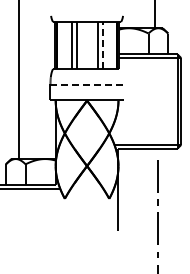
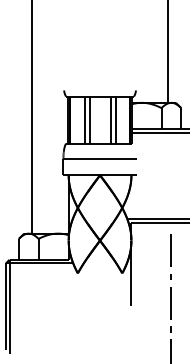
line: (102, 45) -> (115, 120), dashed -> solid
line: (87, 84) -> (100, 159), dashed -> solid

